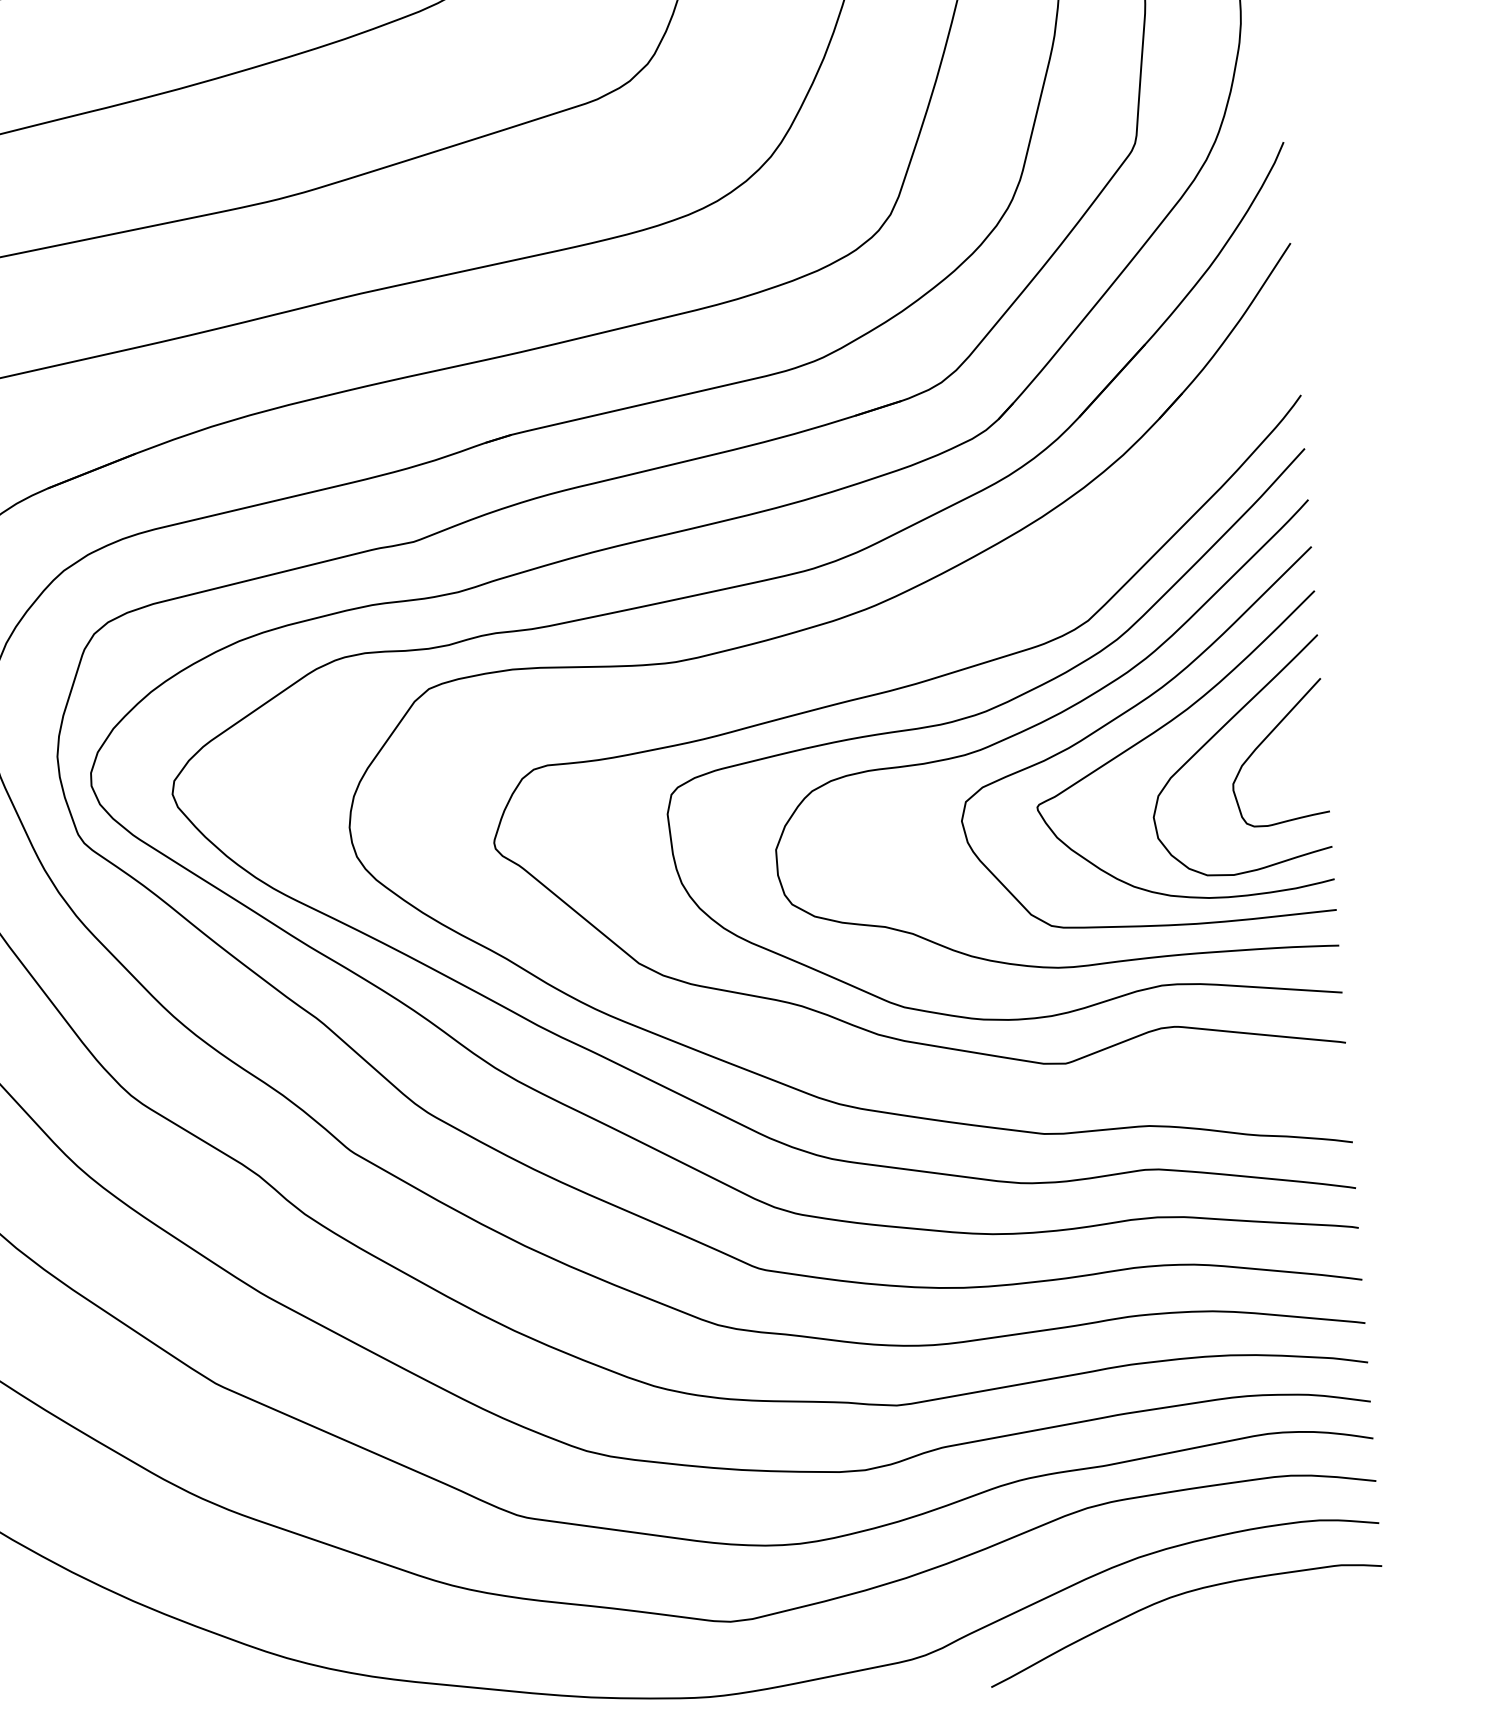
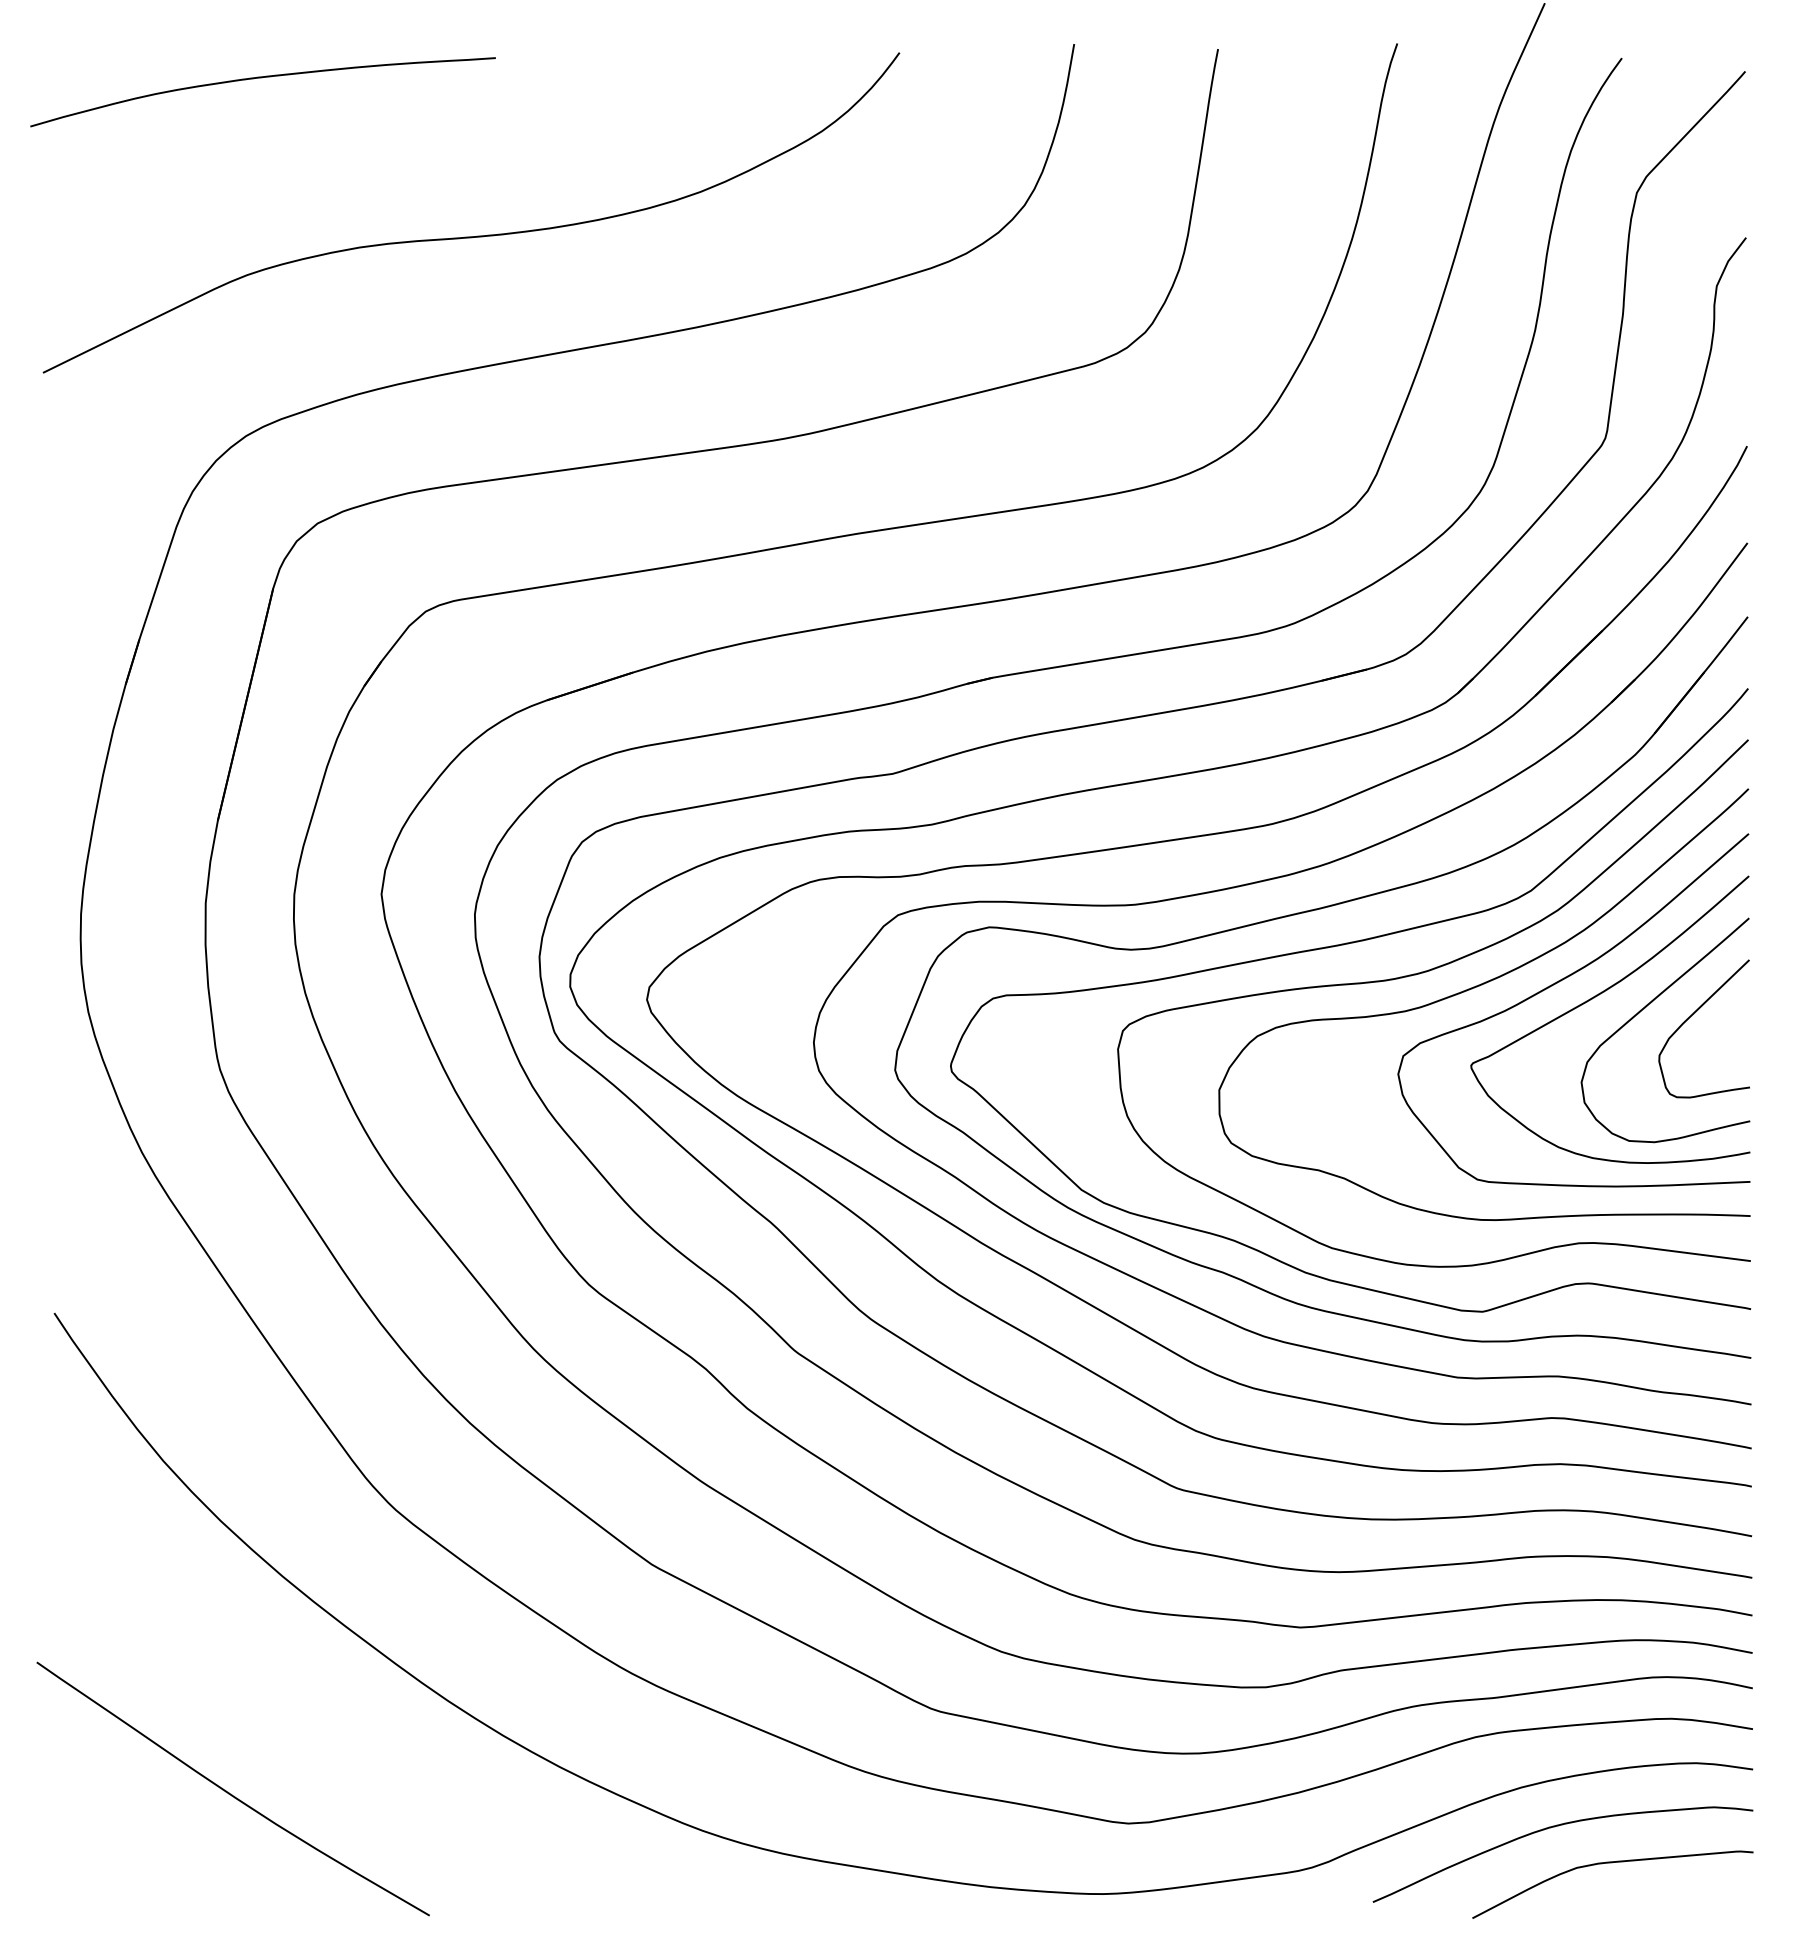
part: (857, 658) -> (1308, 912), added
curve: (1238, 1630) -> (1612, 1863), added

